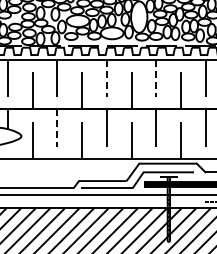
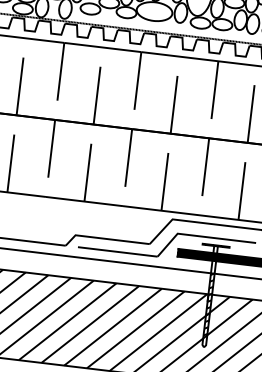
line: (106, 78) -> (137, 80), dashed -> solid
line: (156, 78) -> (215, 90), dashed -> solid
line: (57, 128) -> (51, 149), dashed -> solid

